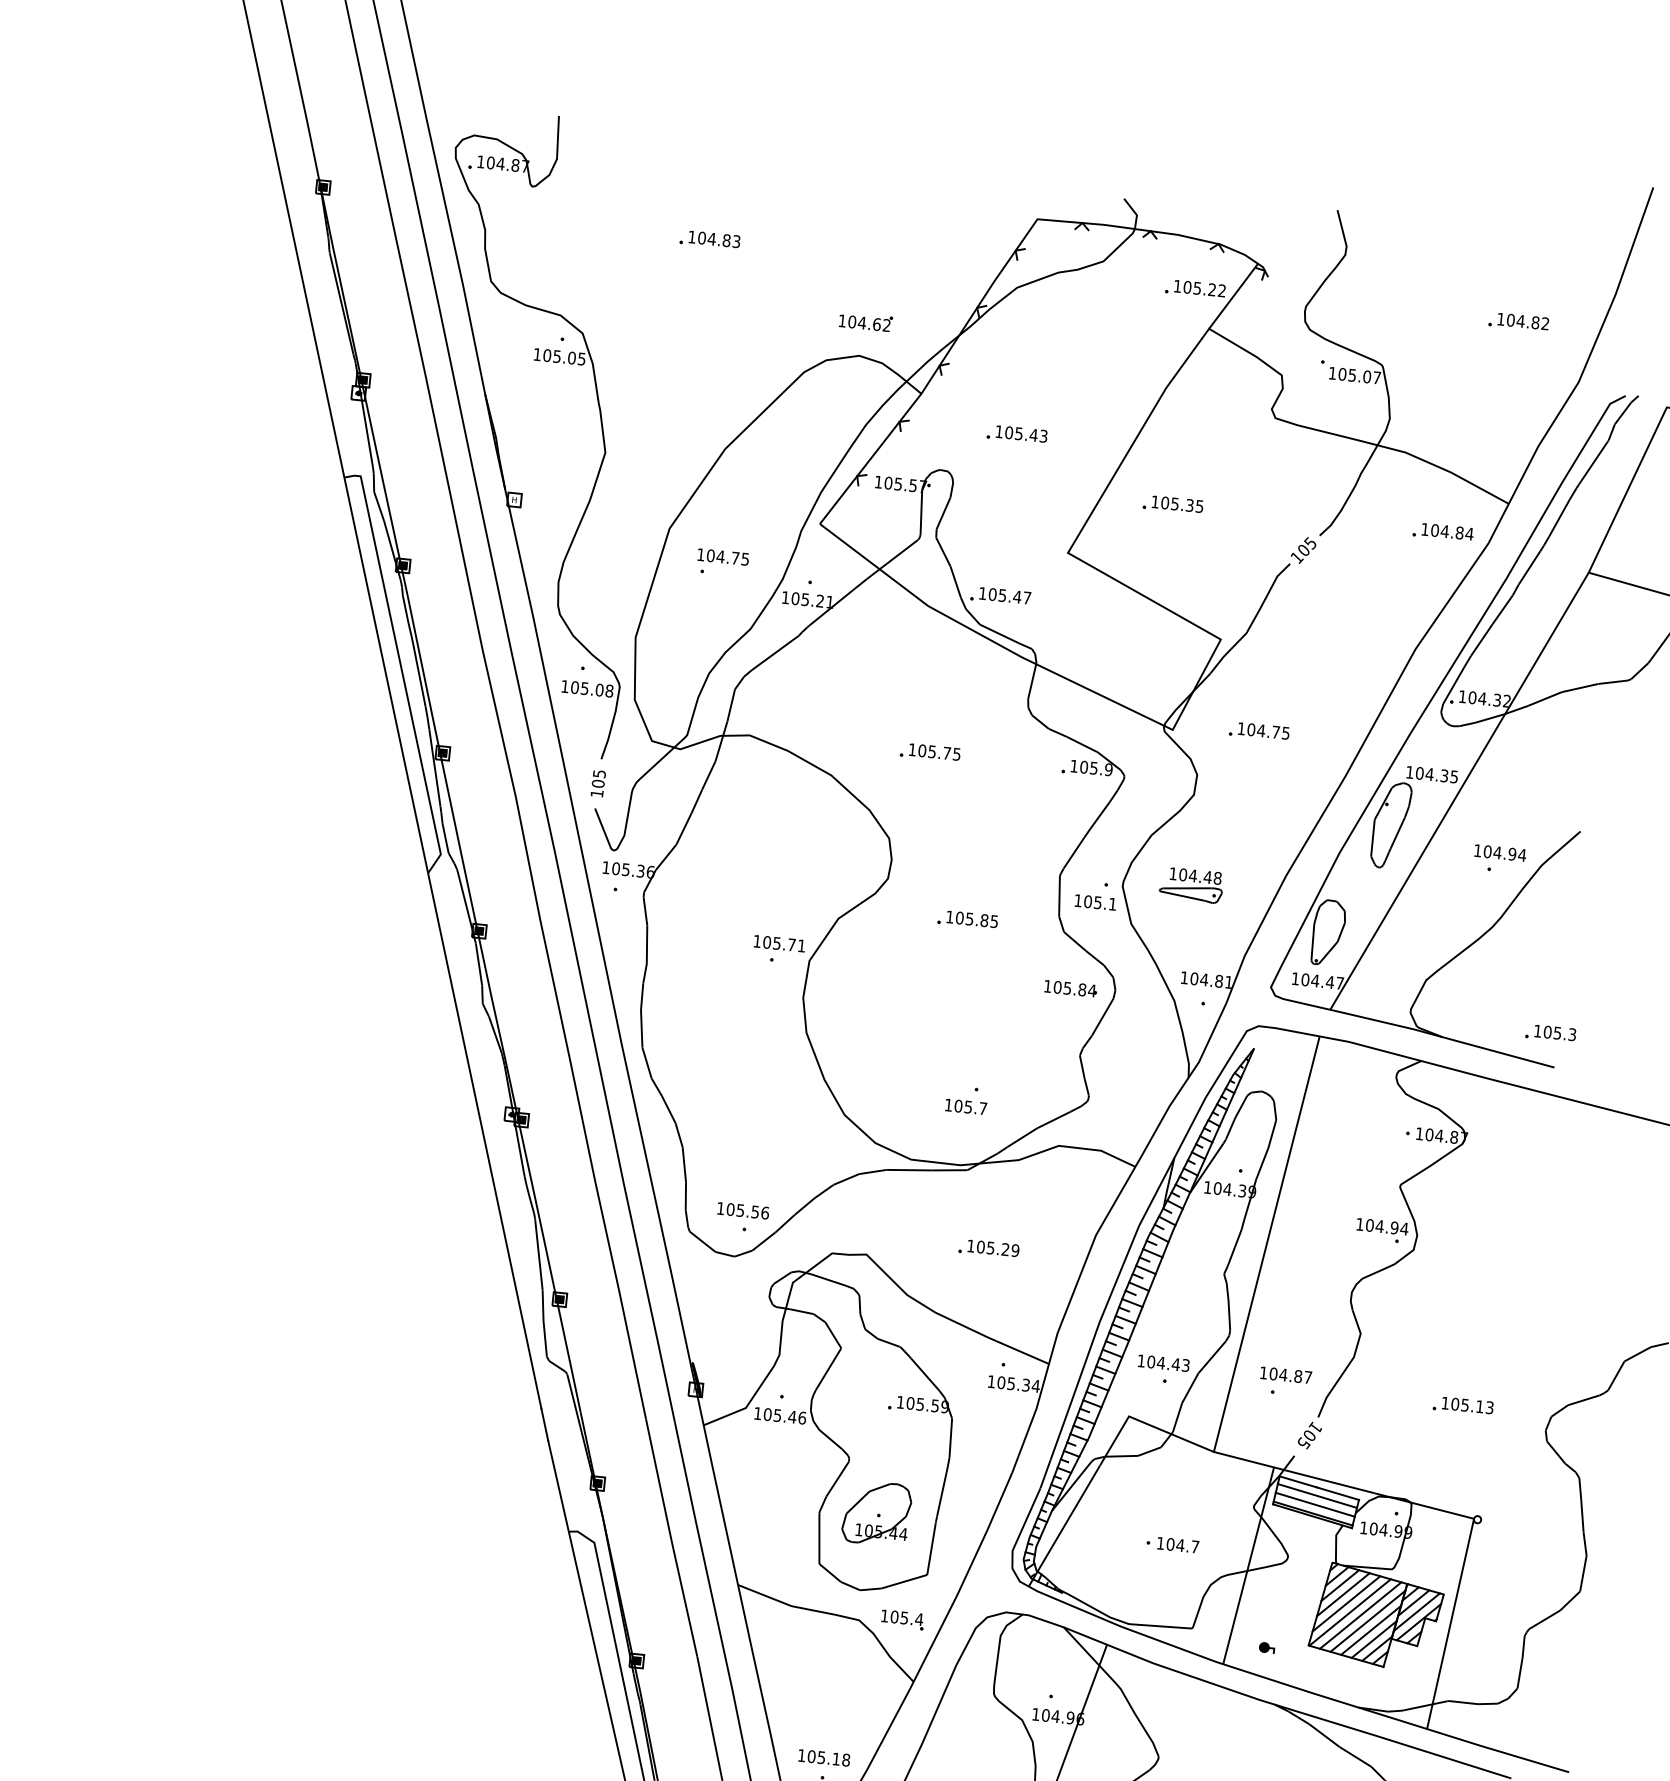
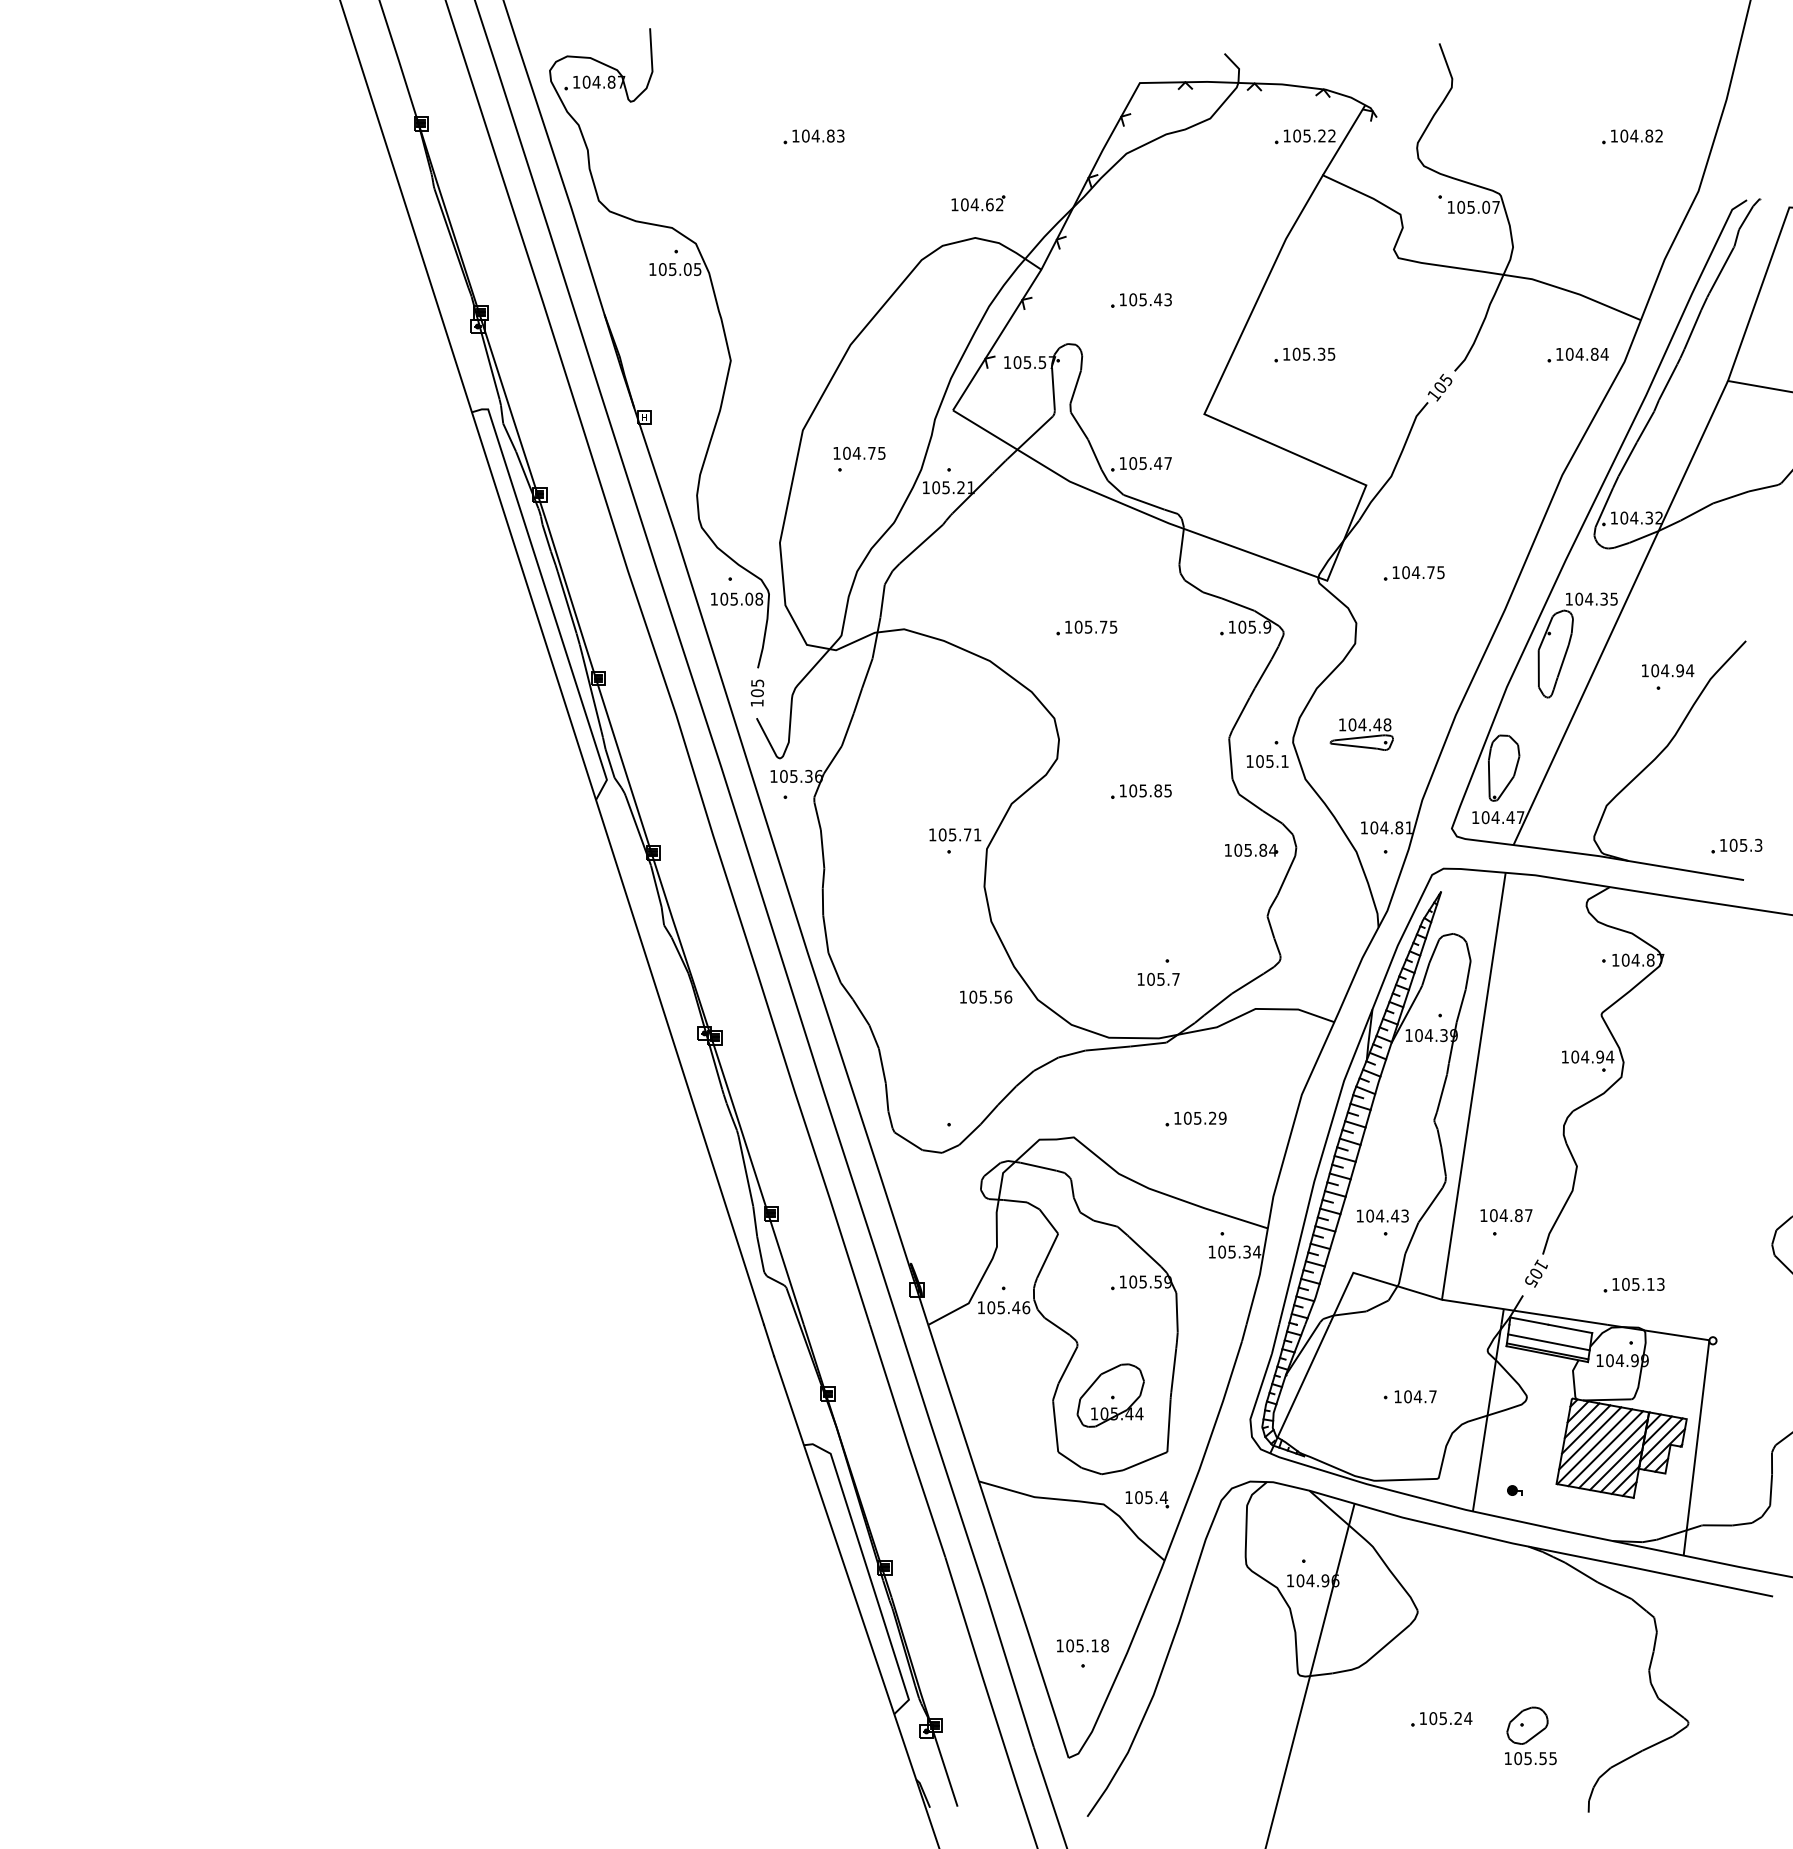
text: (743, 1210) -> (986, 996), moved
text: (1462, 1405) -> (1633, 1284), moved
line: (1317, 1496) -> (1550, 1333), removed

